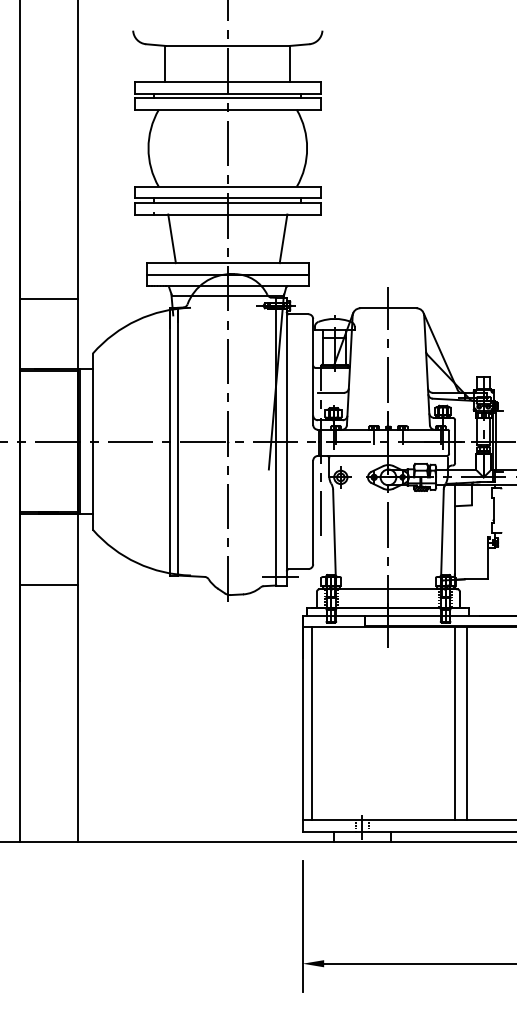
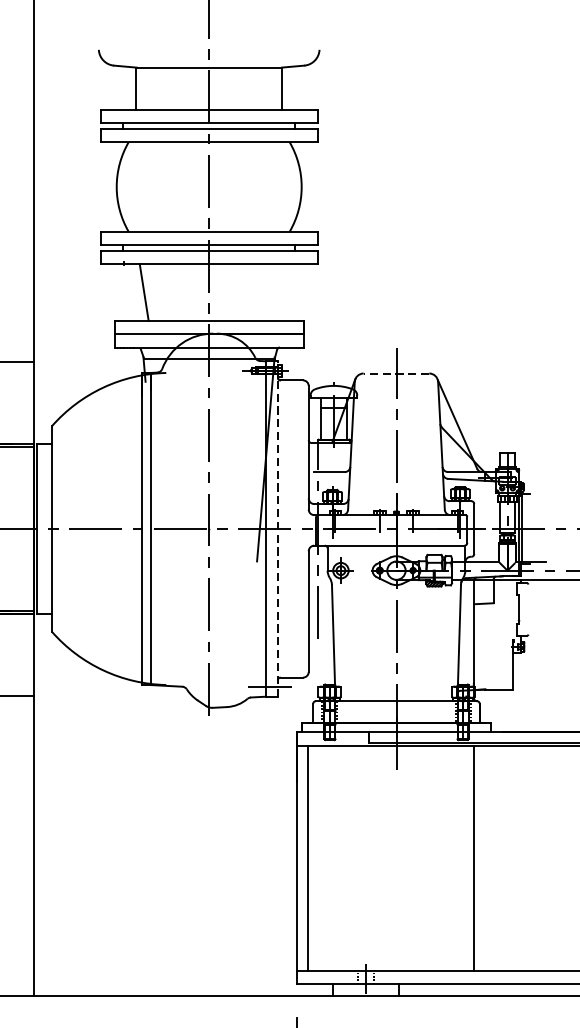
line: (283, 238) -> (274, 292), removed
line: (387, 308) -> (395, 373), solid -> dashed
line: (286, 441) -> (277, 528), solid -> dashed
line: (467, 723) -> (488, 857), removed

